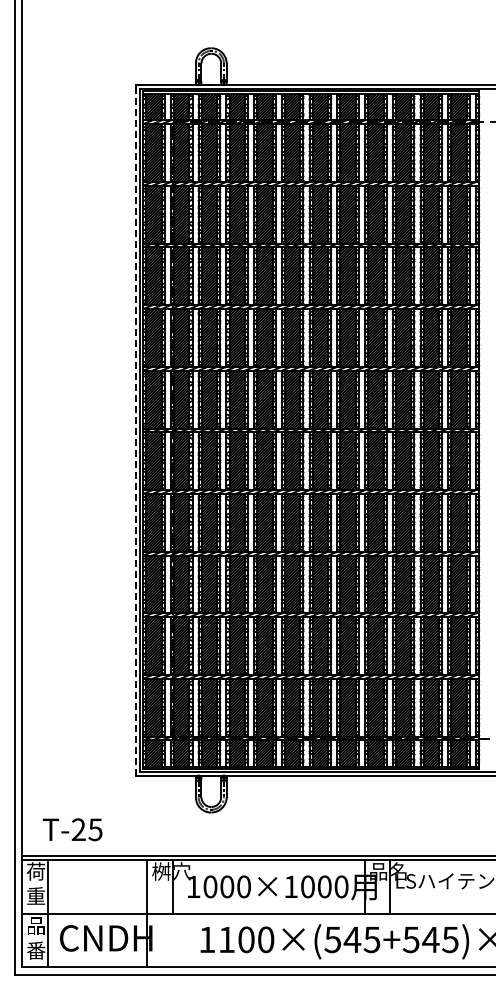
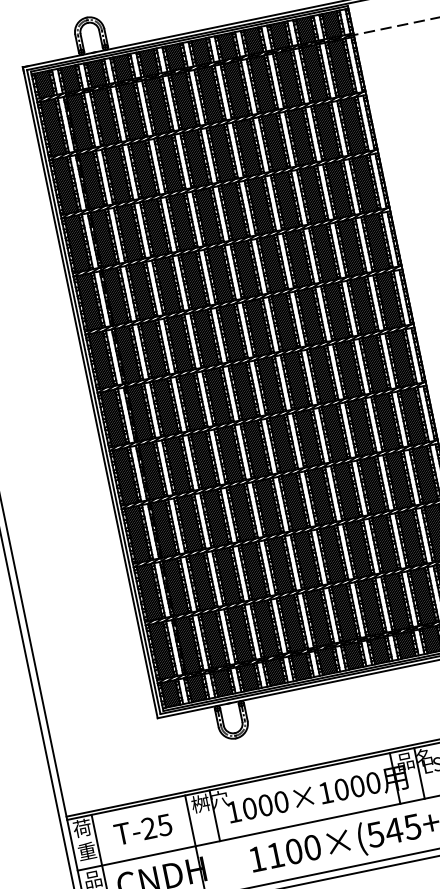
line: (135, 429) -> (89, 391), dashed -> solid
text: (72, 829) -> (143, 829), moved

